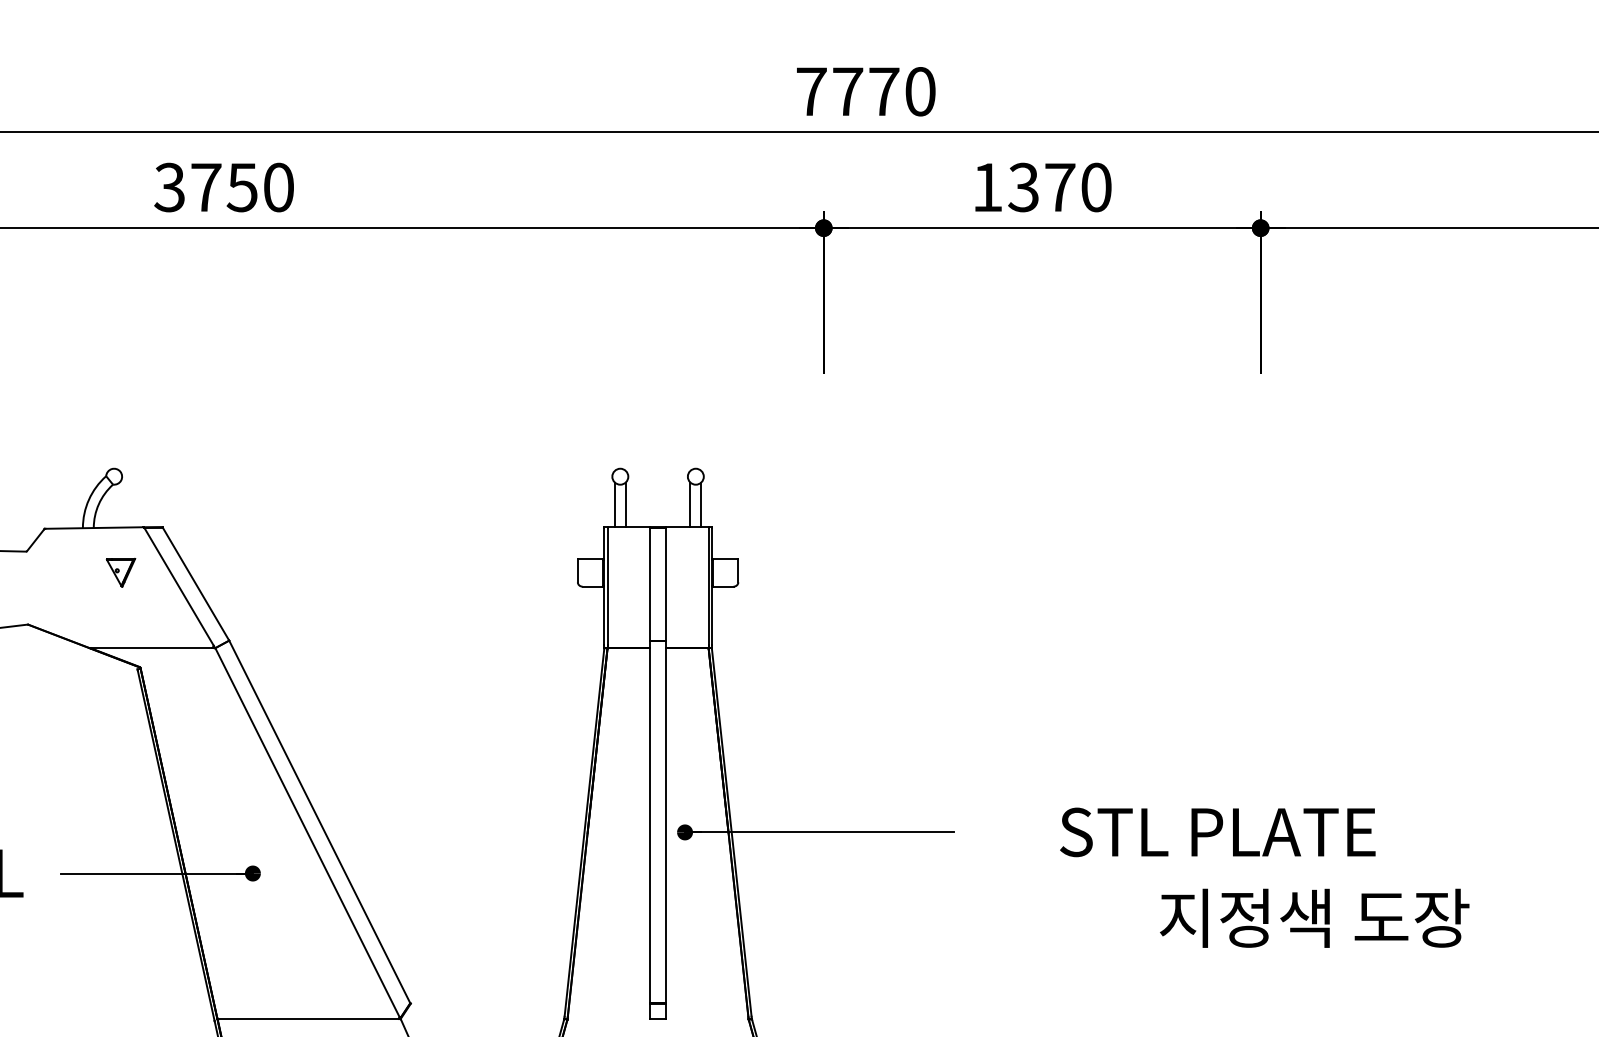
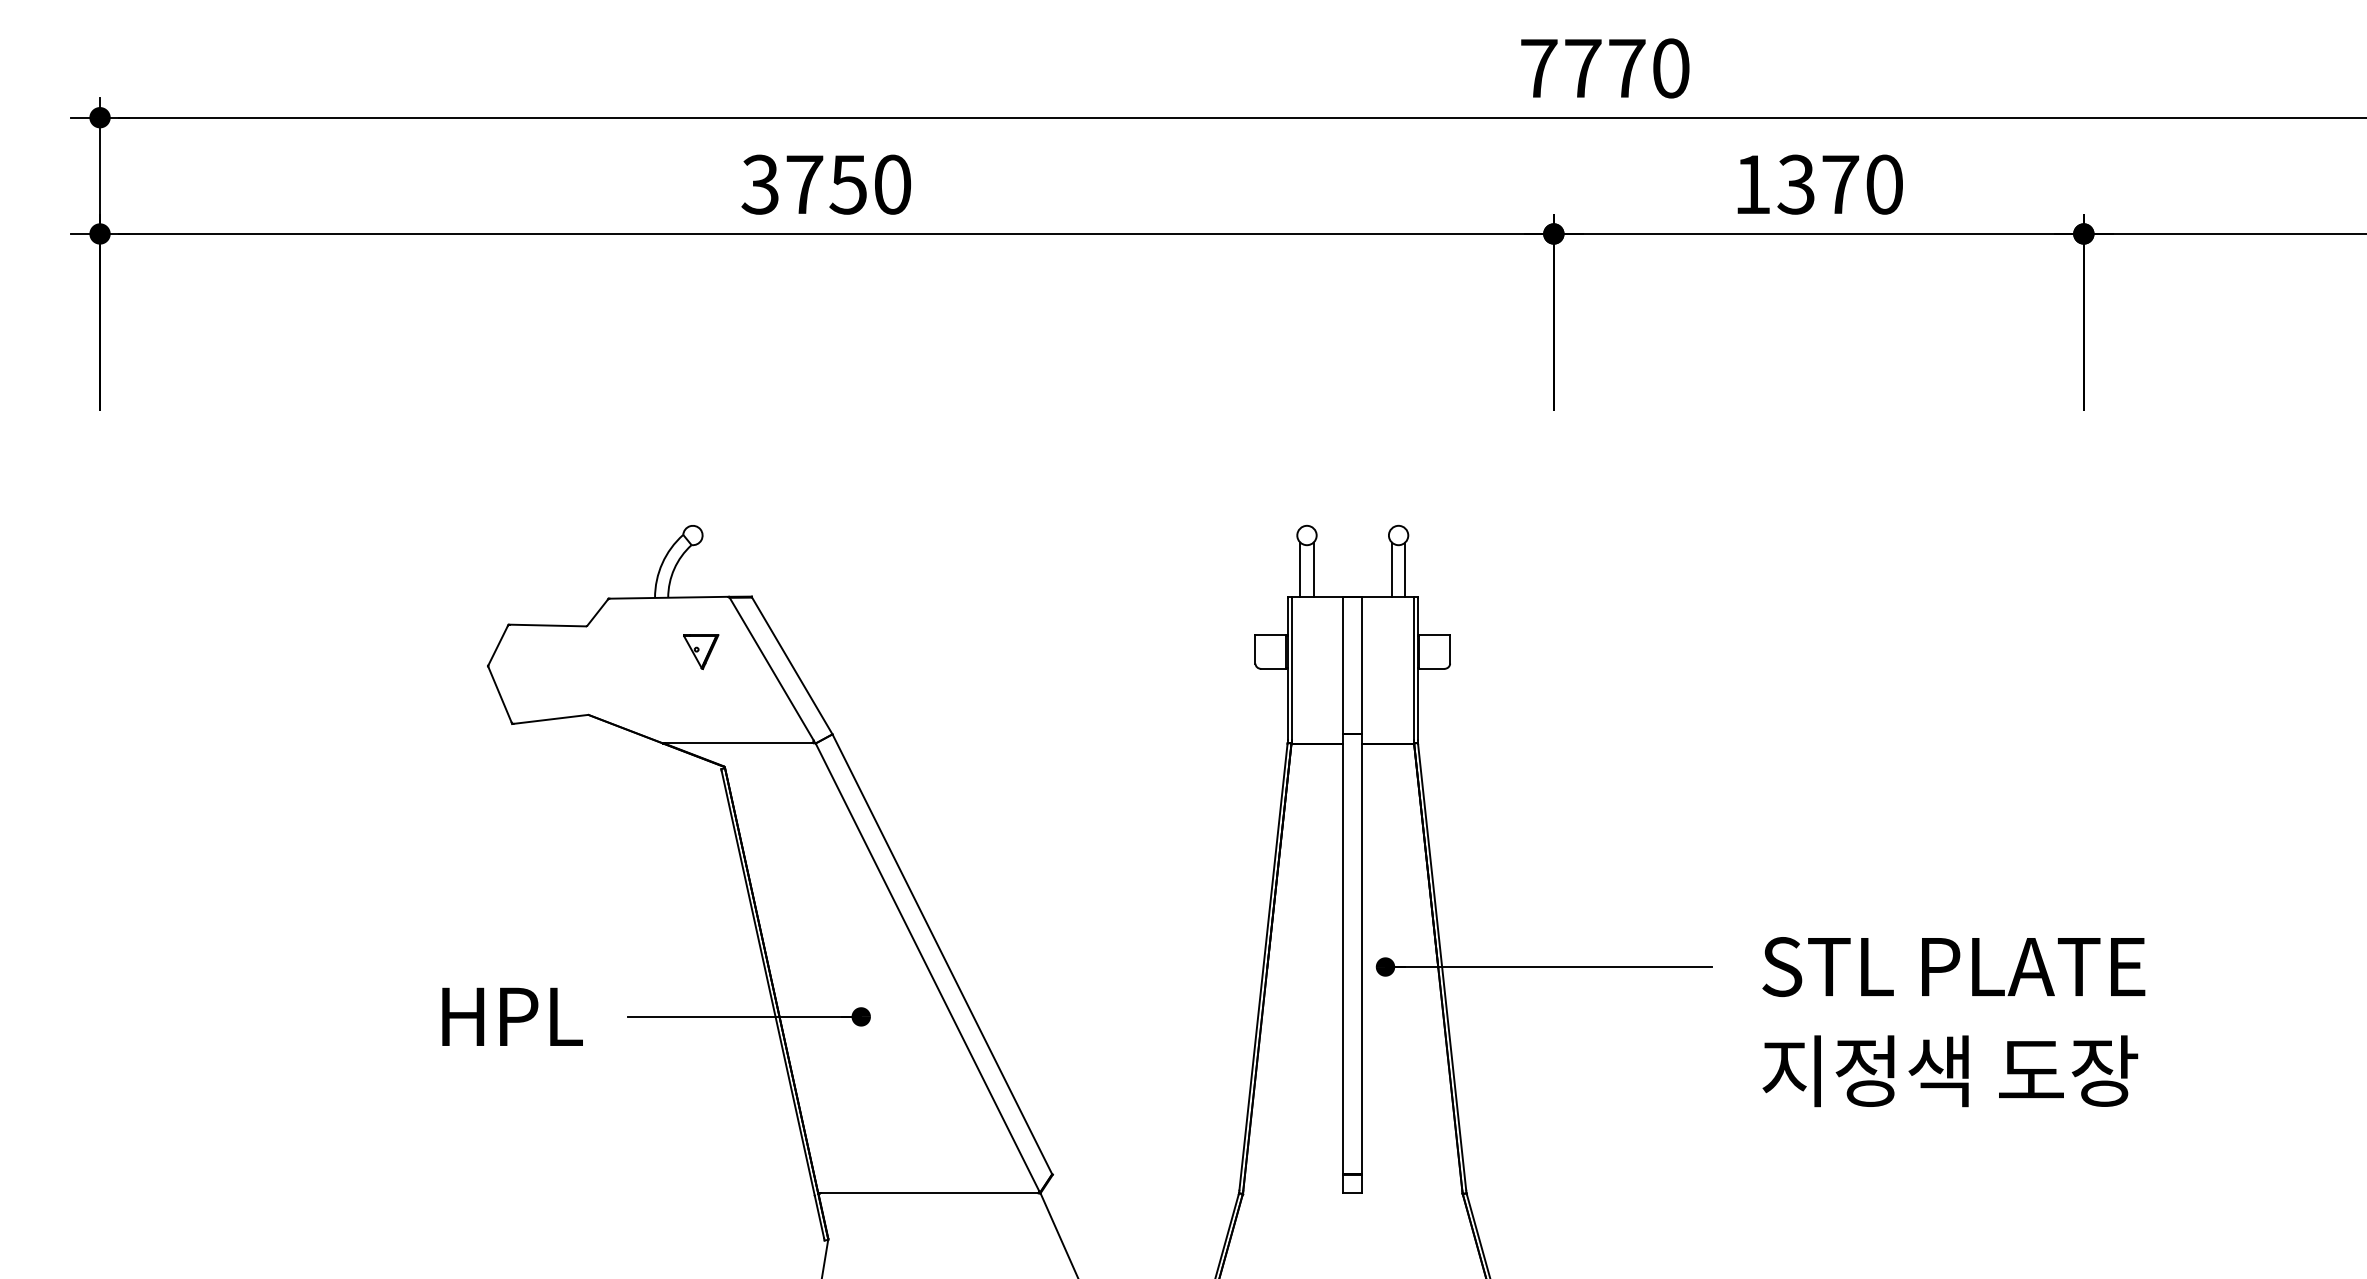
text: (1217, 831) -> (1953, 966), moved
text: (1314, 918) -> (1950, 1071), moved

